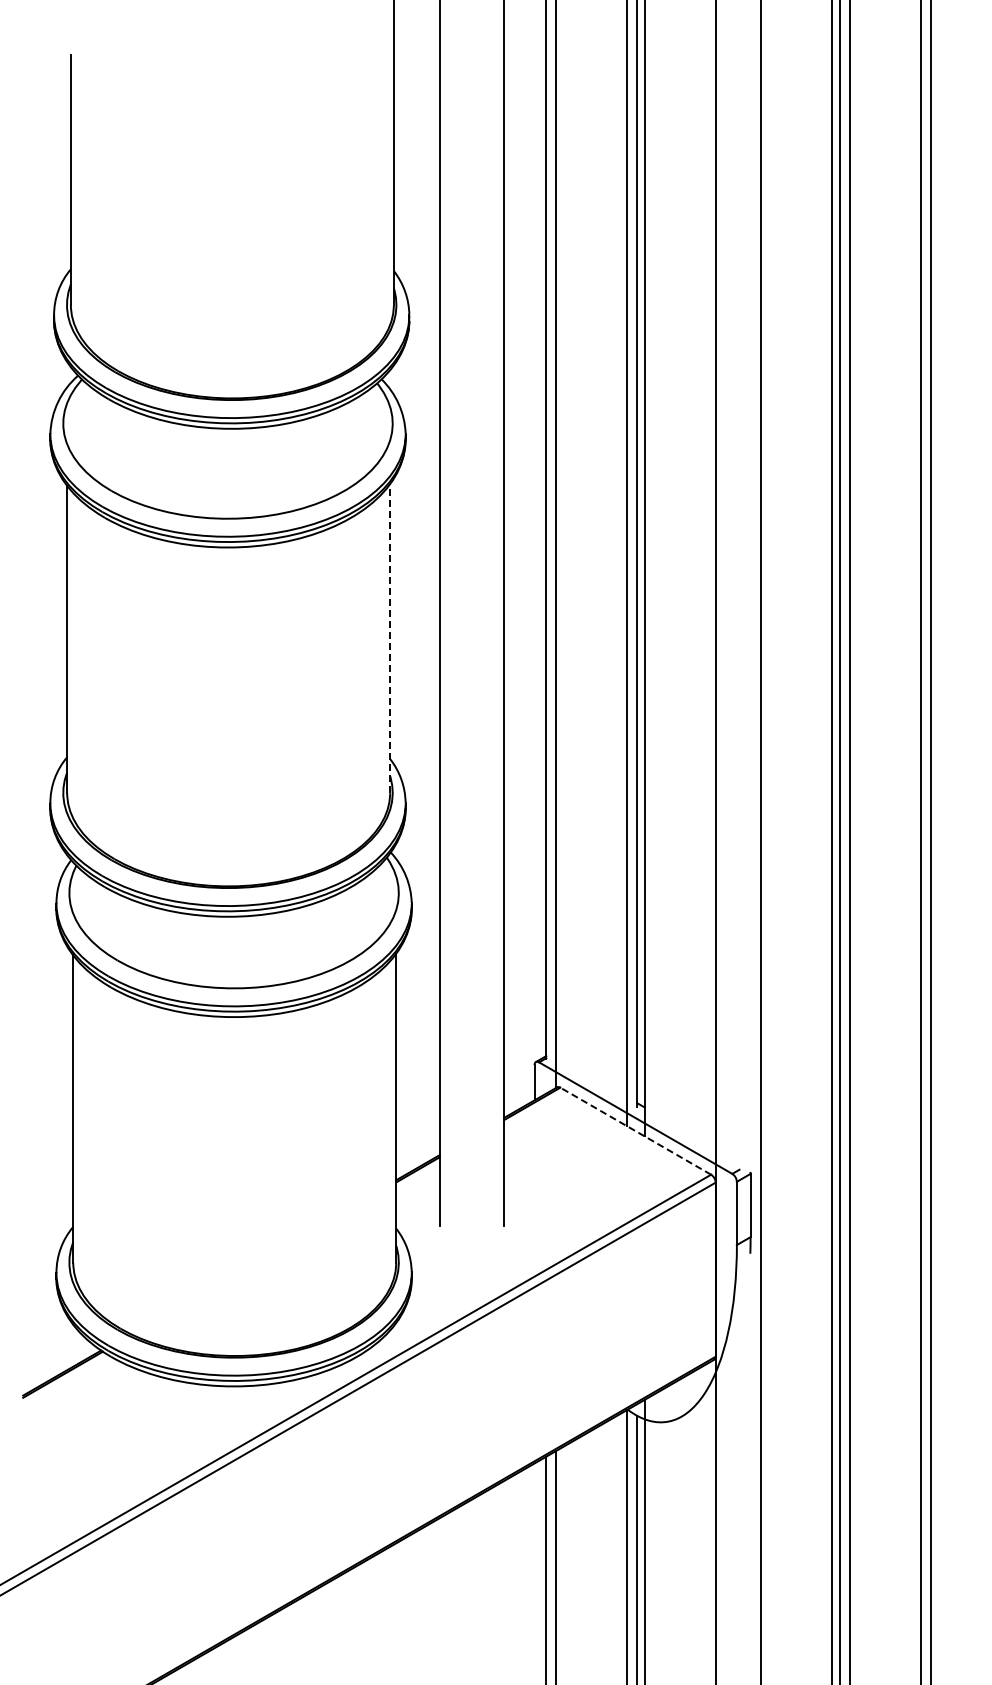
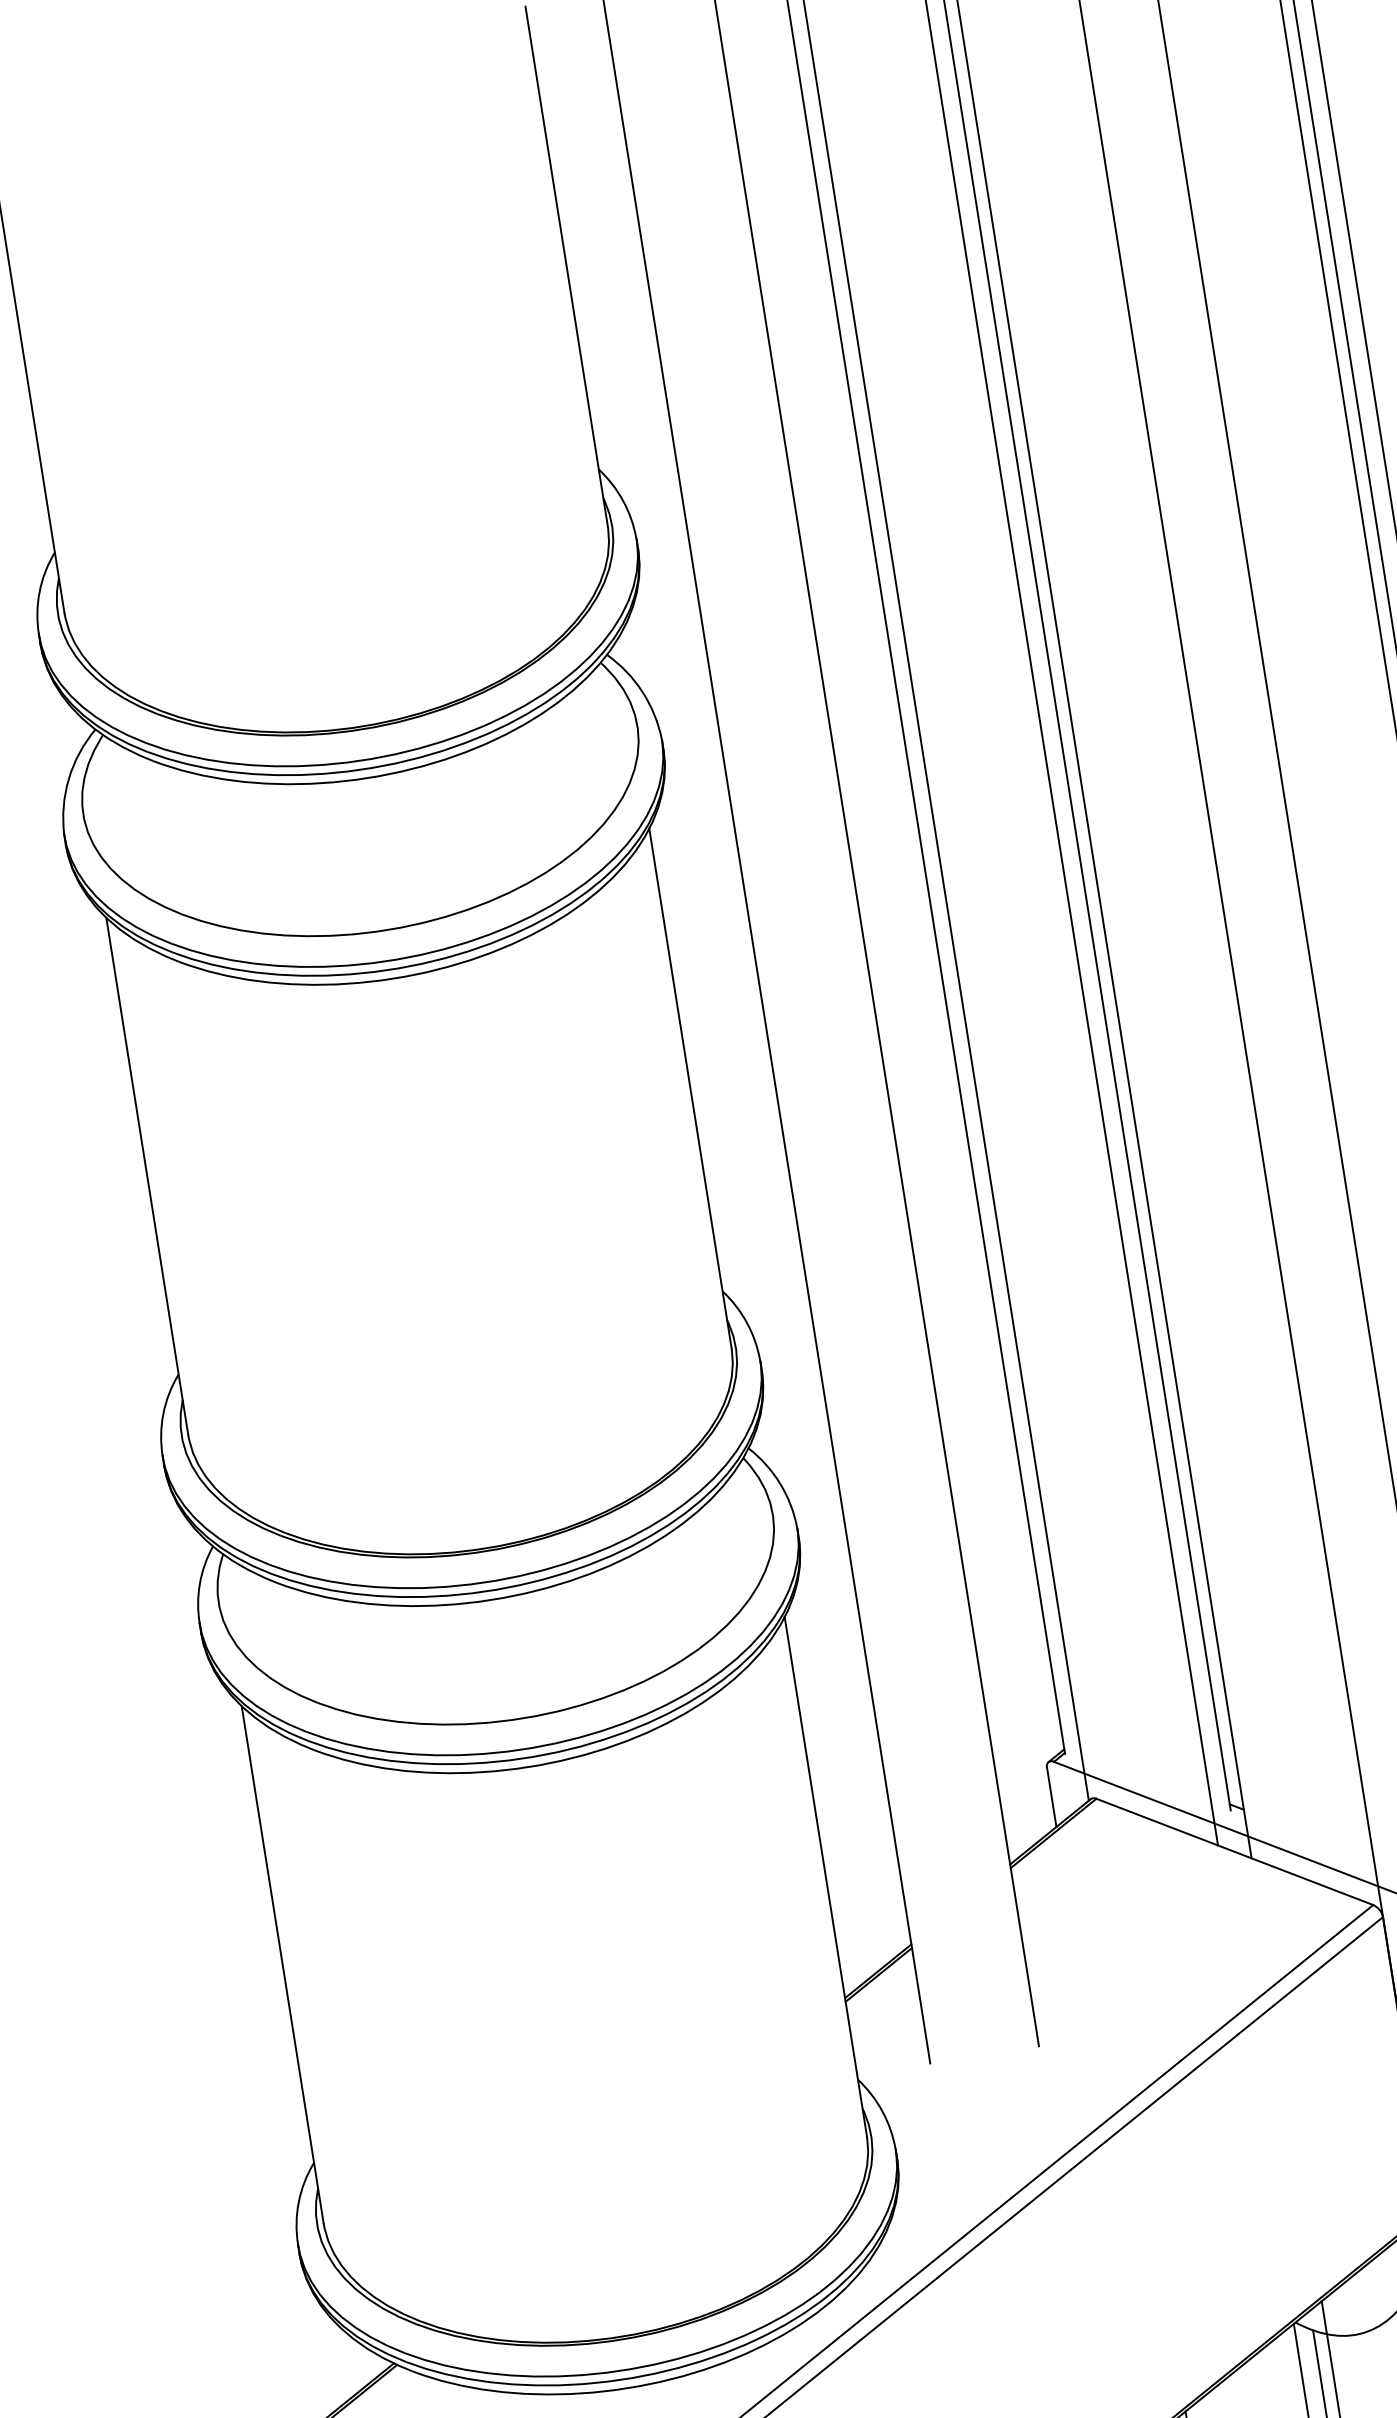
line: (390, 638) -> (690, 1088), dashed -> solid
line: (635, 1130) -> (1234, 1850), dashed -> solid

